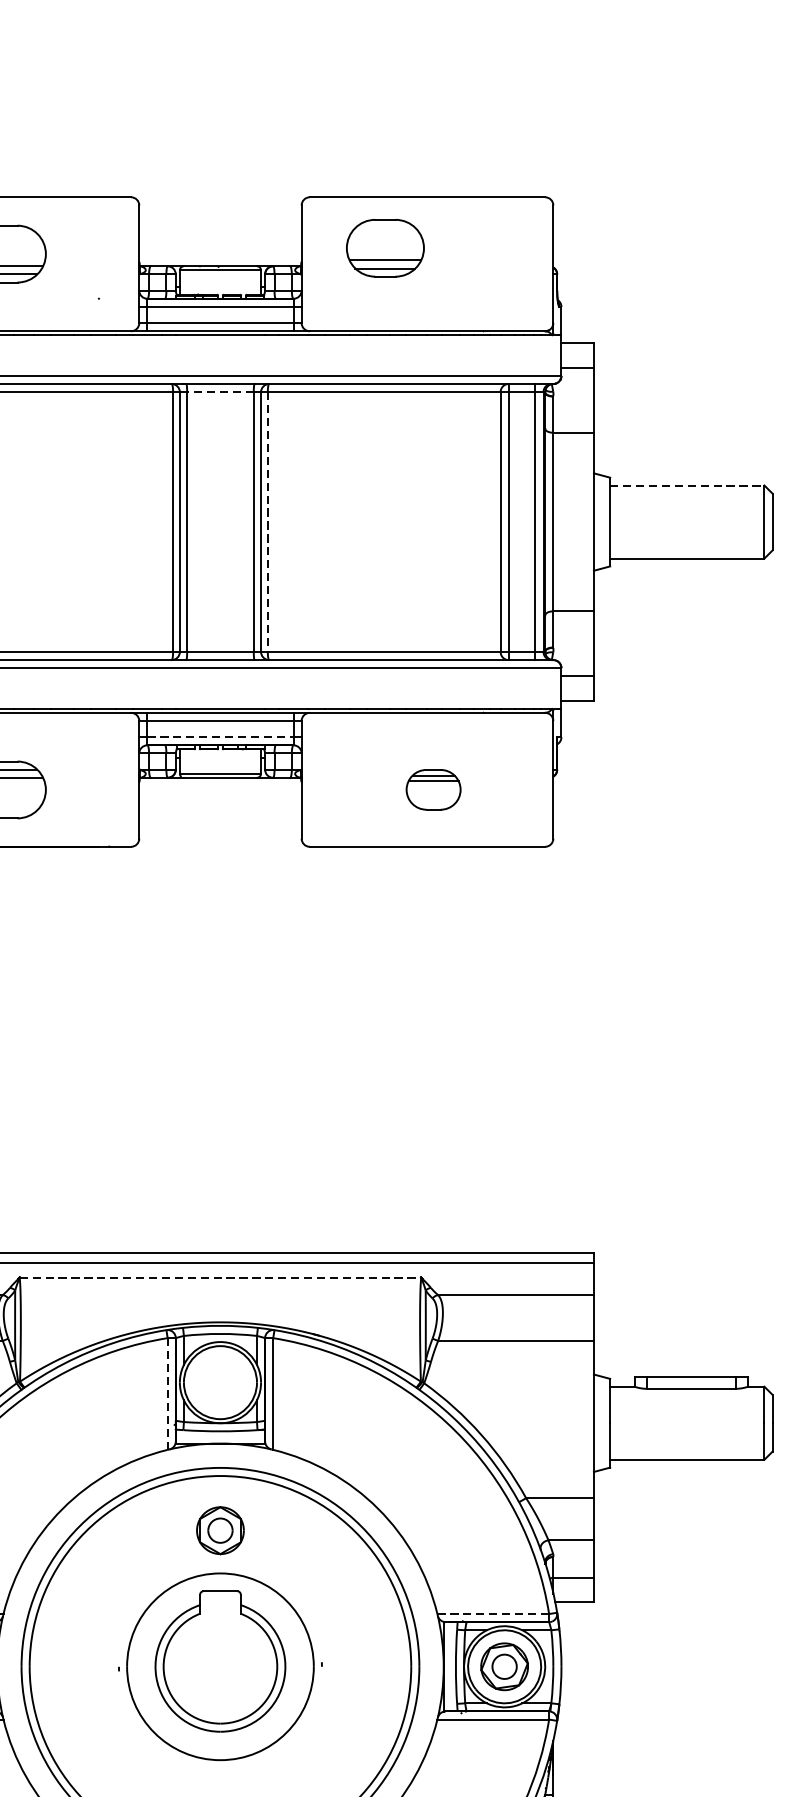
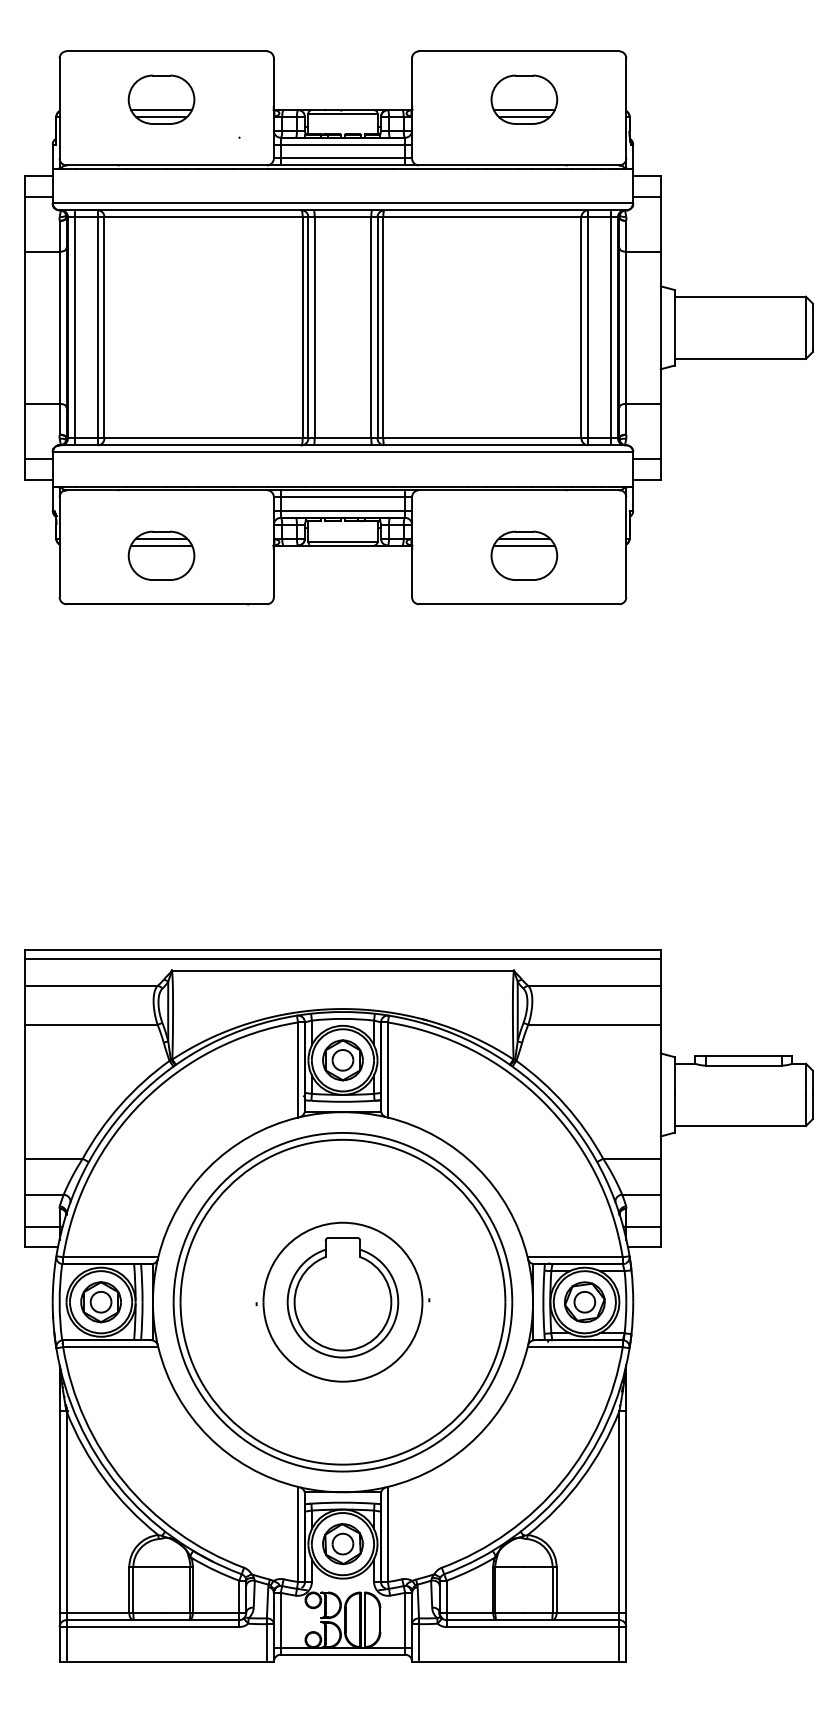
part: (385, 247) -> (524, 99), moved
line: (219, 392) -> (342, 217), dashed -> solid
line: (687, 485) -> (740, 296), dashed -> solid
line: (268, 521) -> (383, 327), dashed -> solid
line: (221, 736) -> (343, 510), dashed -> solid
part: (433, 789) -> (524, 555), size x1.43
line: (219, 1277) -> (342, 970), dashed -> solid
line: (168, 1394) -> (298, 1070), dashed -> solid
part: (219, 1530) -> (342, 1060), moved
line: (493, 1614) -> (575, 1257), dashed -> solid

